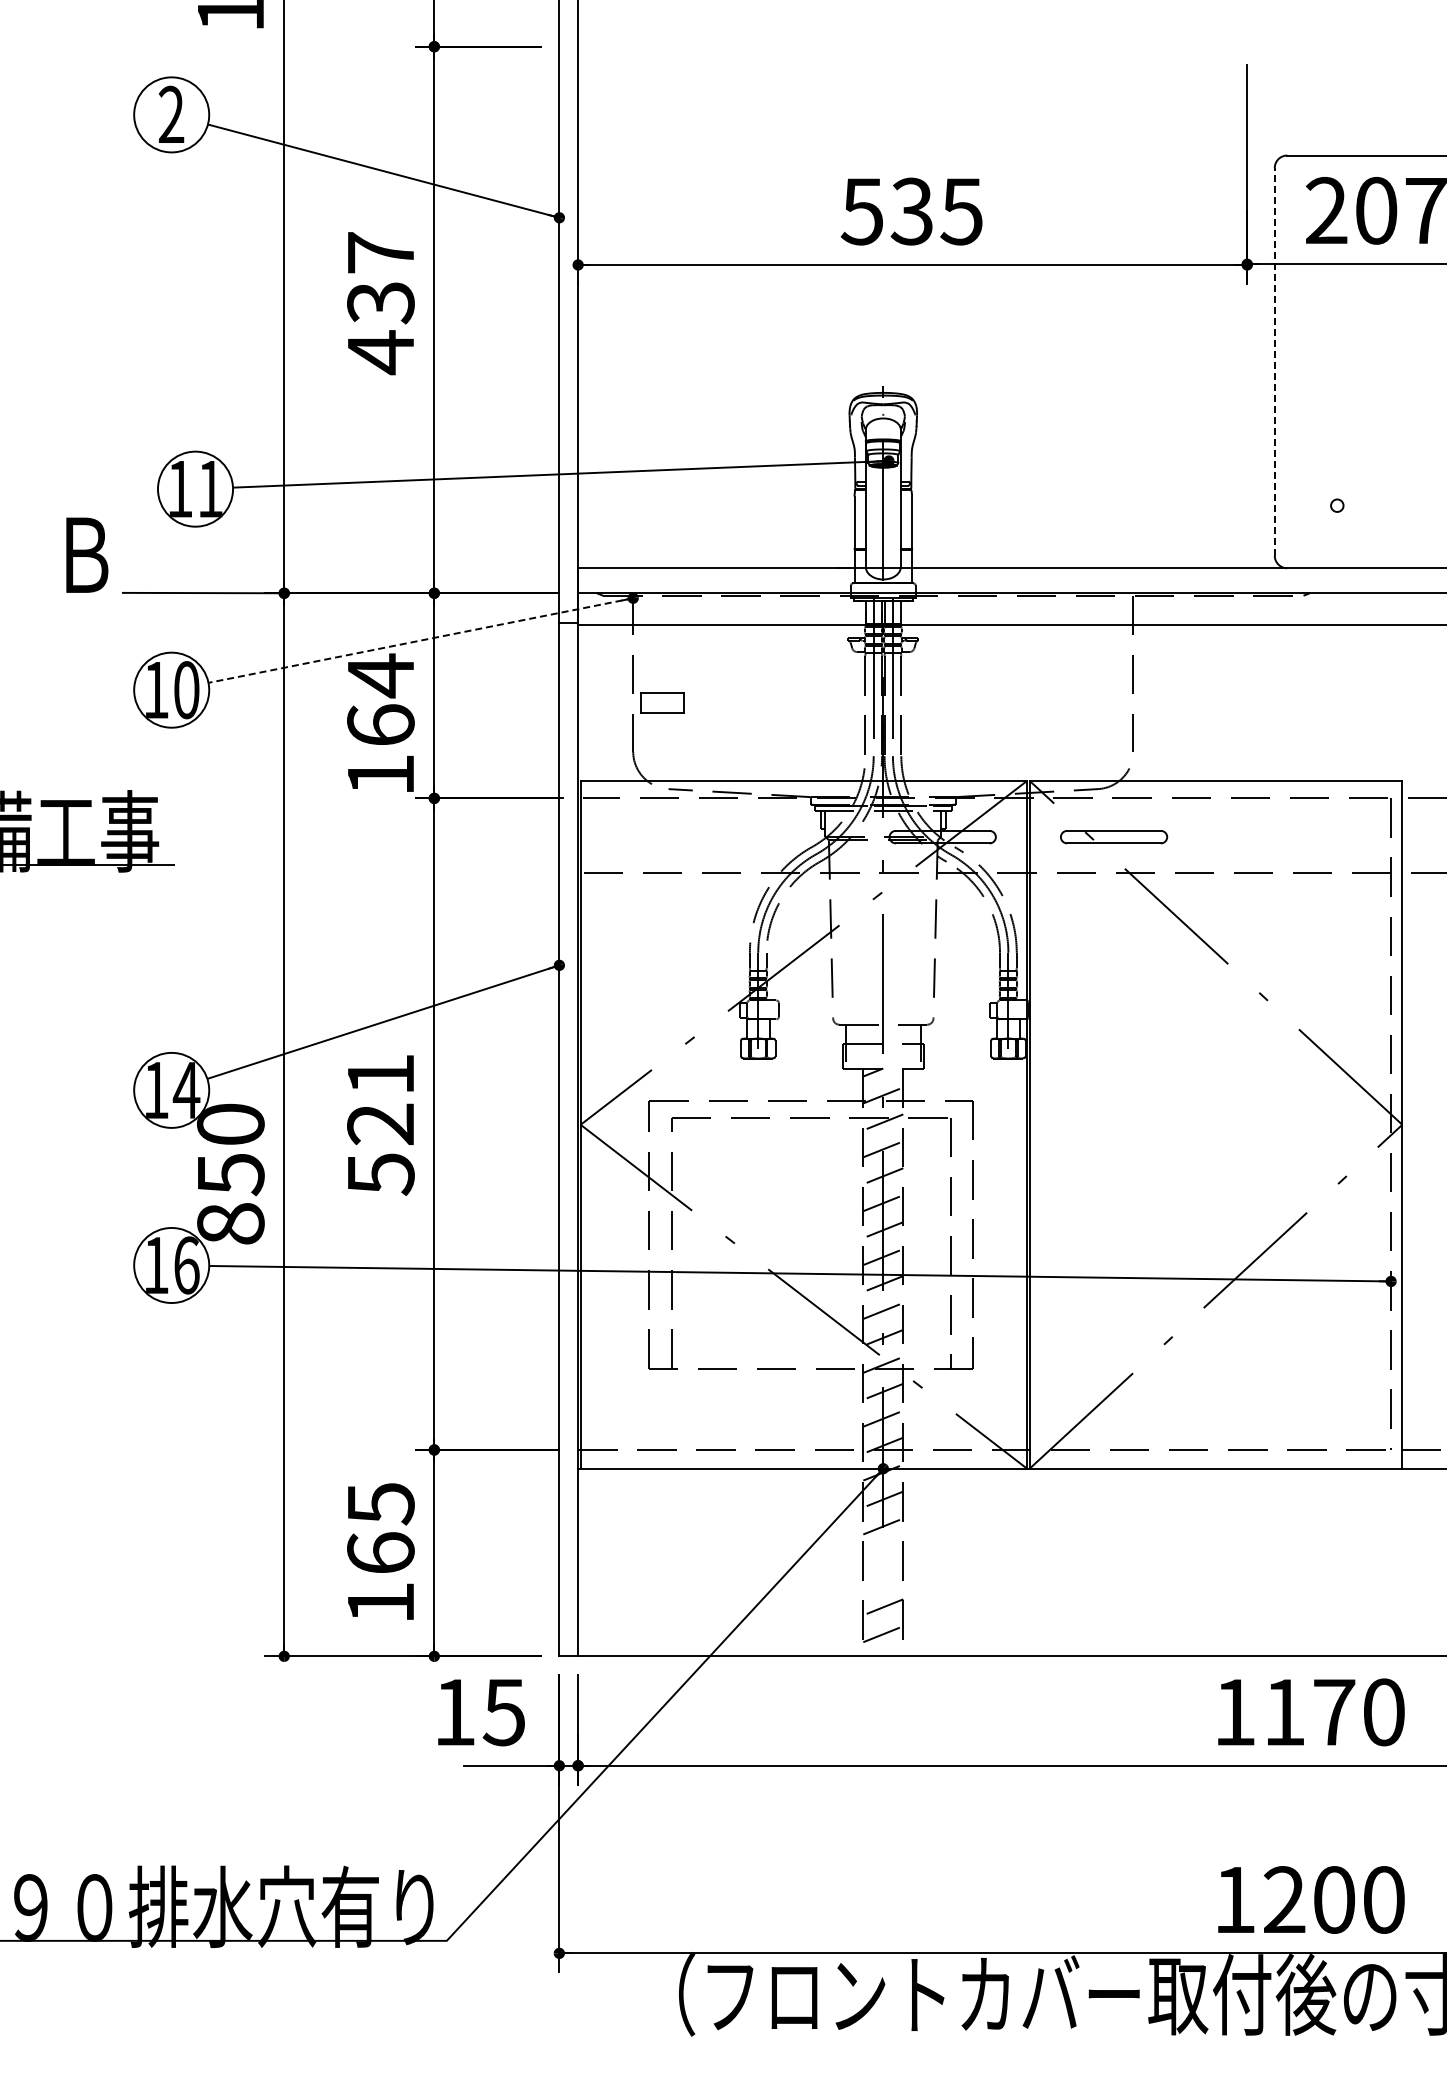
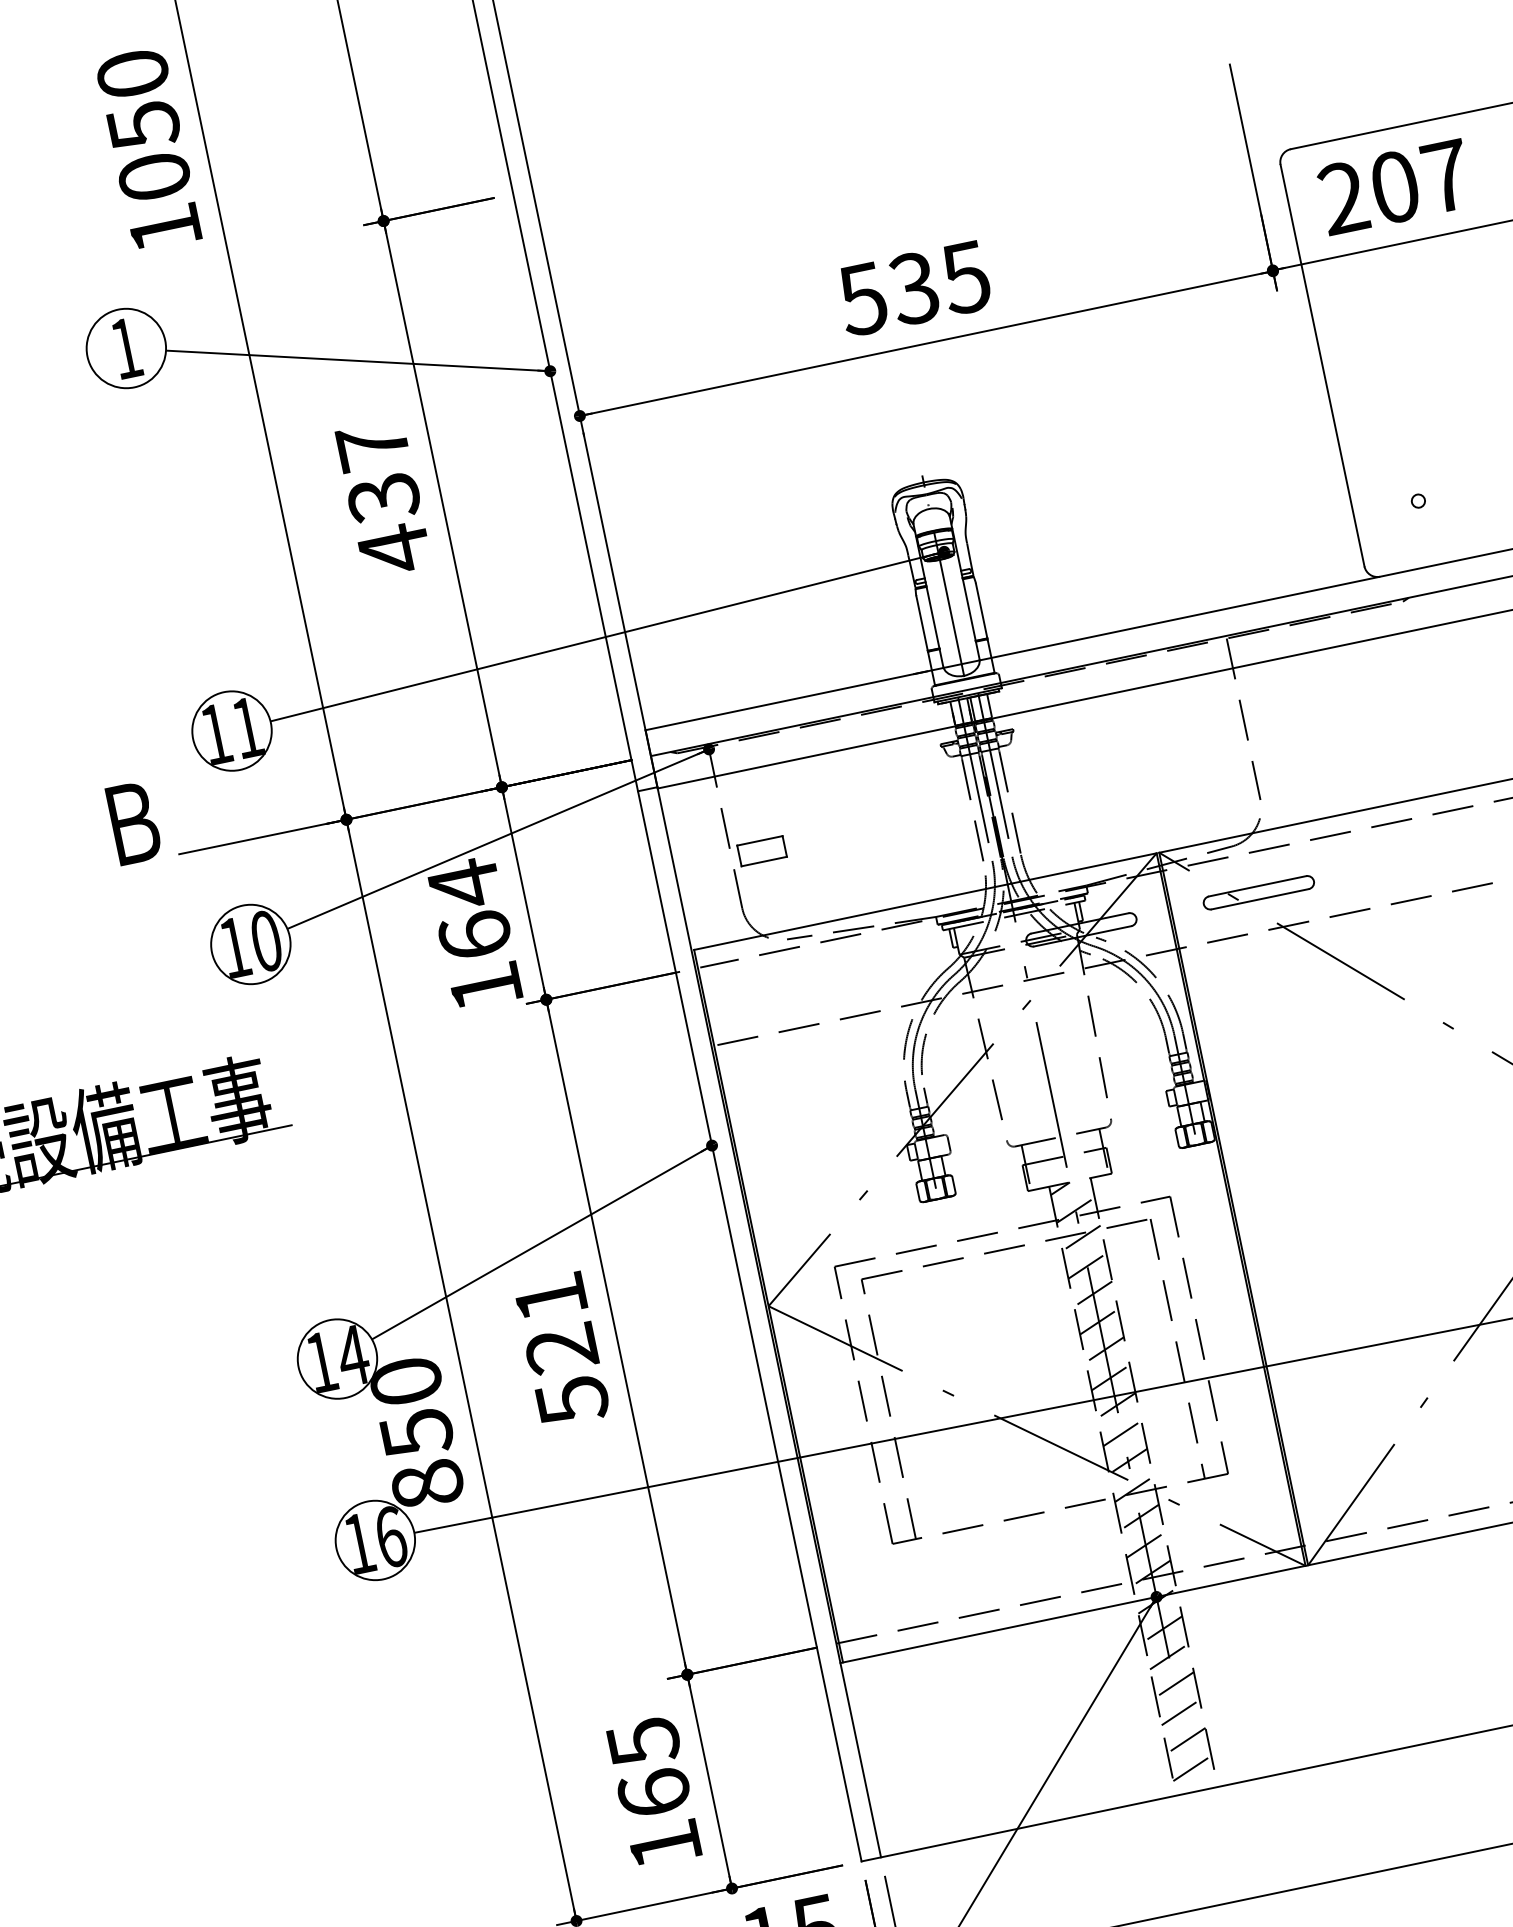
text: (171, 113) -> (125, 347), 2 -> 1
line: (1274, 361) -> (1322, 365), dashed -> solid
line: (420, 640) -> (497, 839), dashed -> solid
line: (883, 1553) -> (1175, 1684), added
line: (883, 1580) -> (1180, 1712), added

